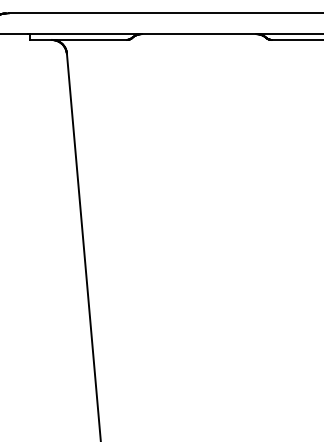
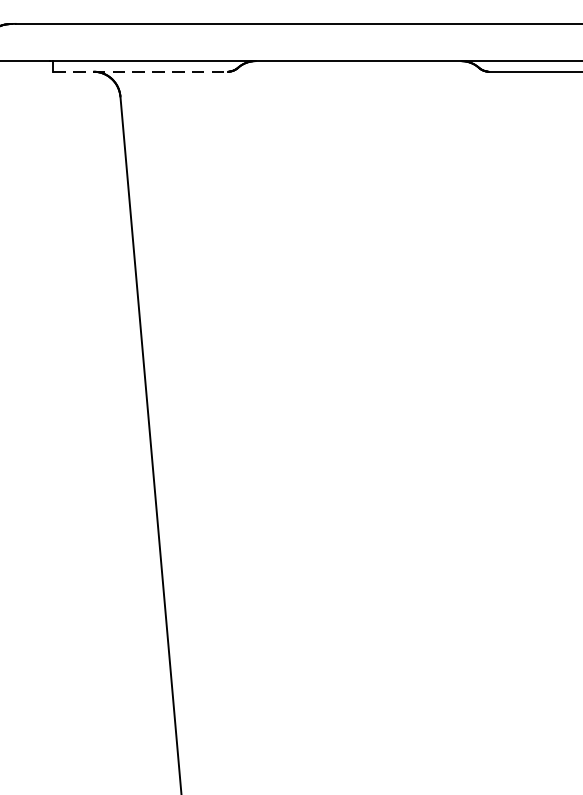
line: (78, 39) -> (141, 70), solid -> dashed

